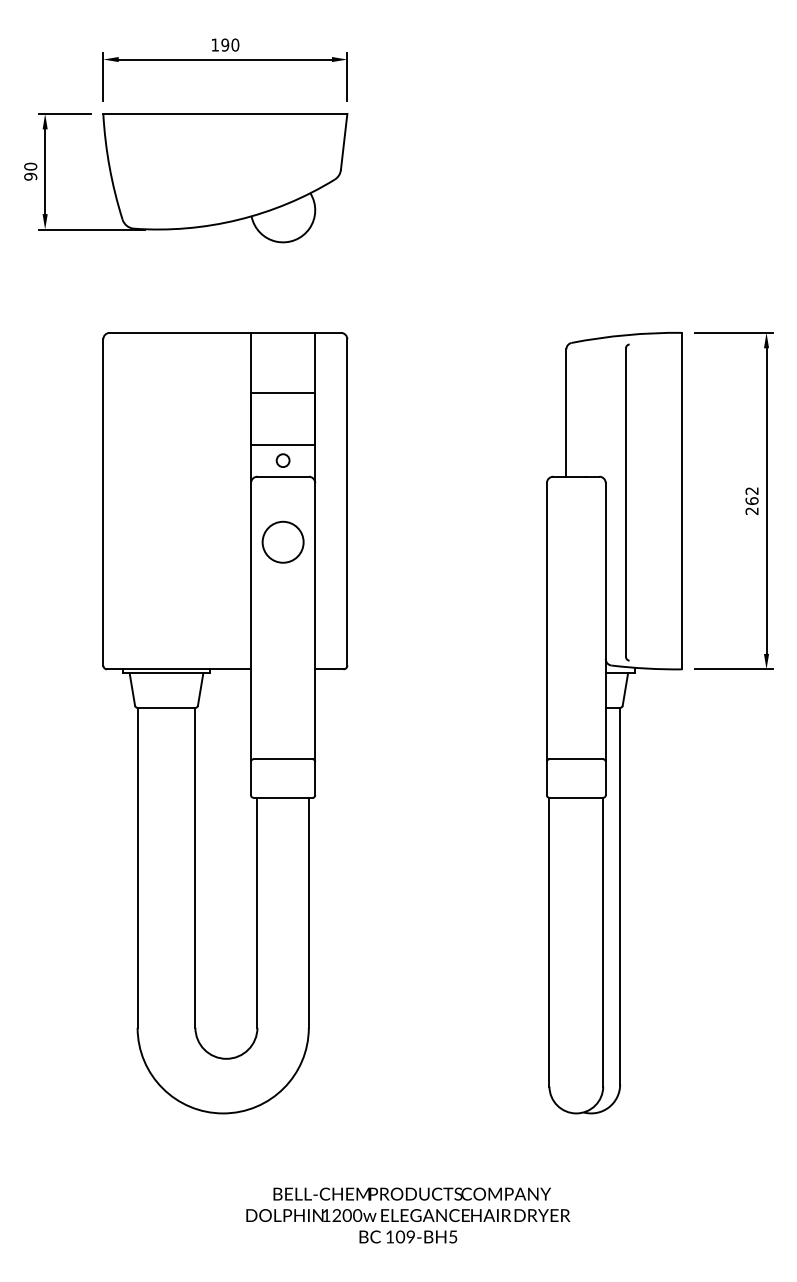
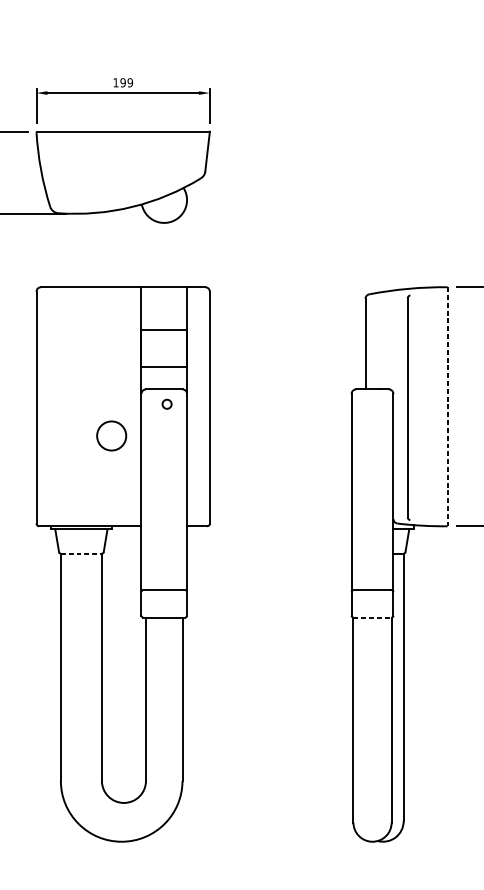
text: (235, 45) -> (130, 83), 190 -> 199
circle: (282, 460) -> (166, 404), moved
line: (682, 501) -> (447, 407), solid -> dashed
circle: (282, 541) -> (111, 435), moved
line: (166, 707) -> (81, 553), solid -> dashed
line: (576, 797) -> (372, 617), solid -> dashed

